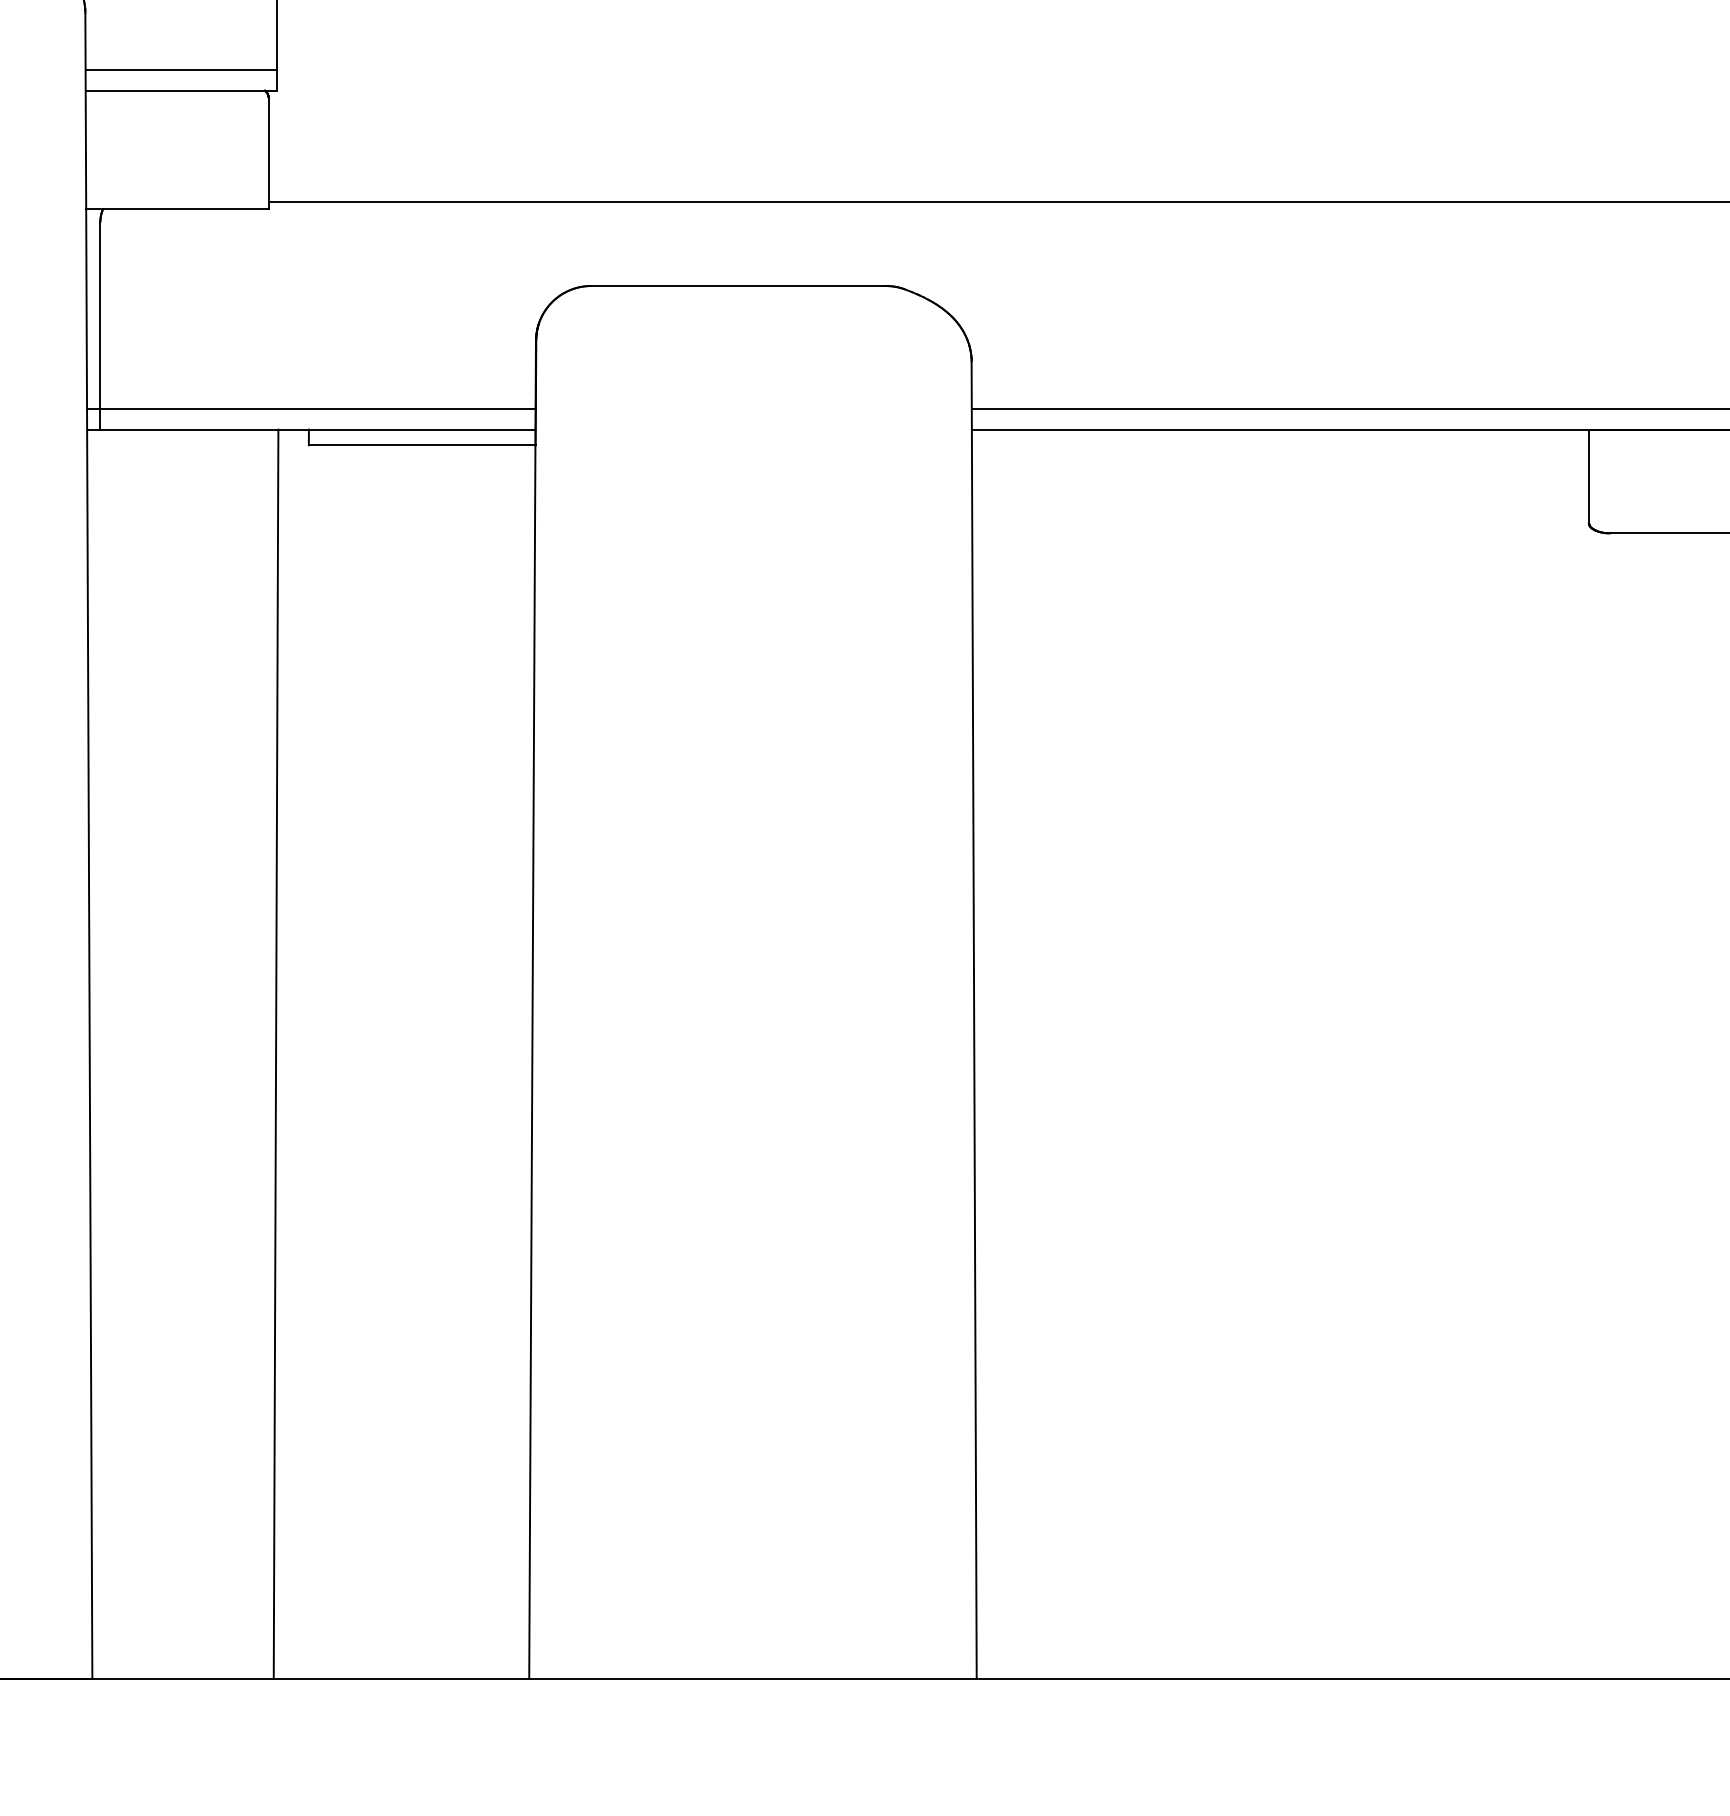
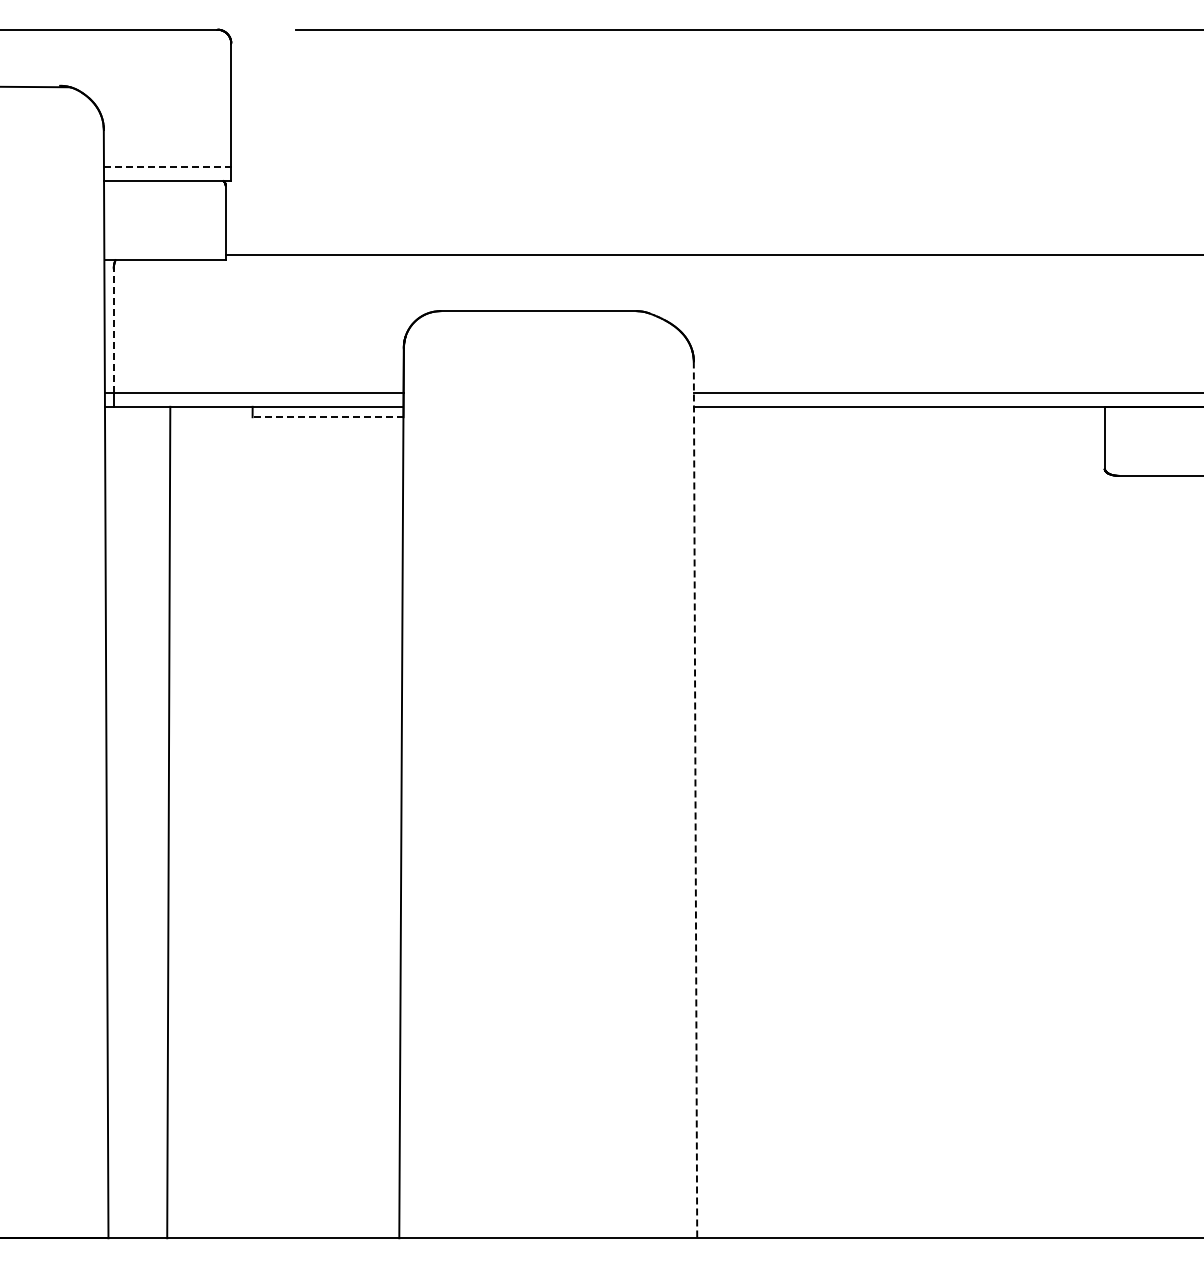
line: (181, 70) -> (167, 167), solid -> dashed
line: (99, 316) -> (113, 331), solid -> dashed
line: (421, 445) -> (327, 417), solid -> dashed
line: (974, 1021) -> (695, 800), solid -> dashed
line: (275, 1054) -> (168, 822), moved

